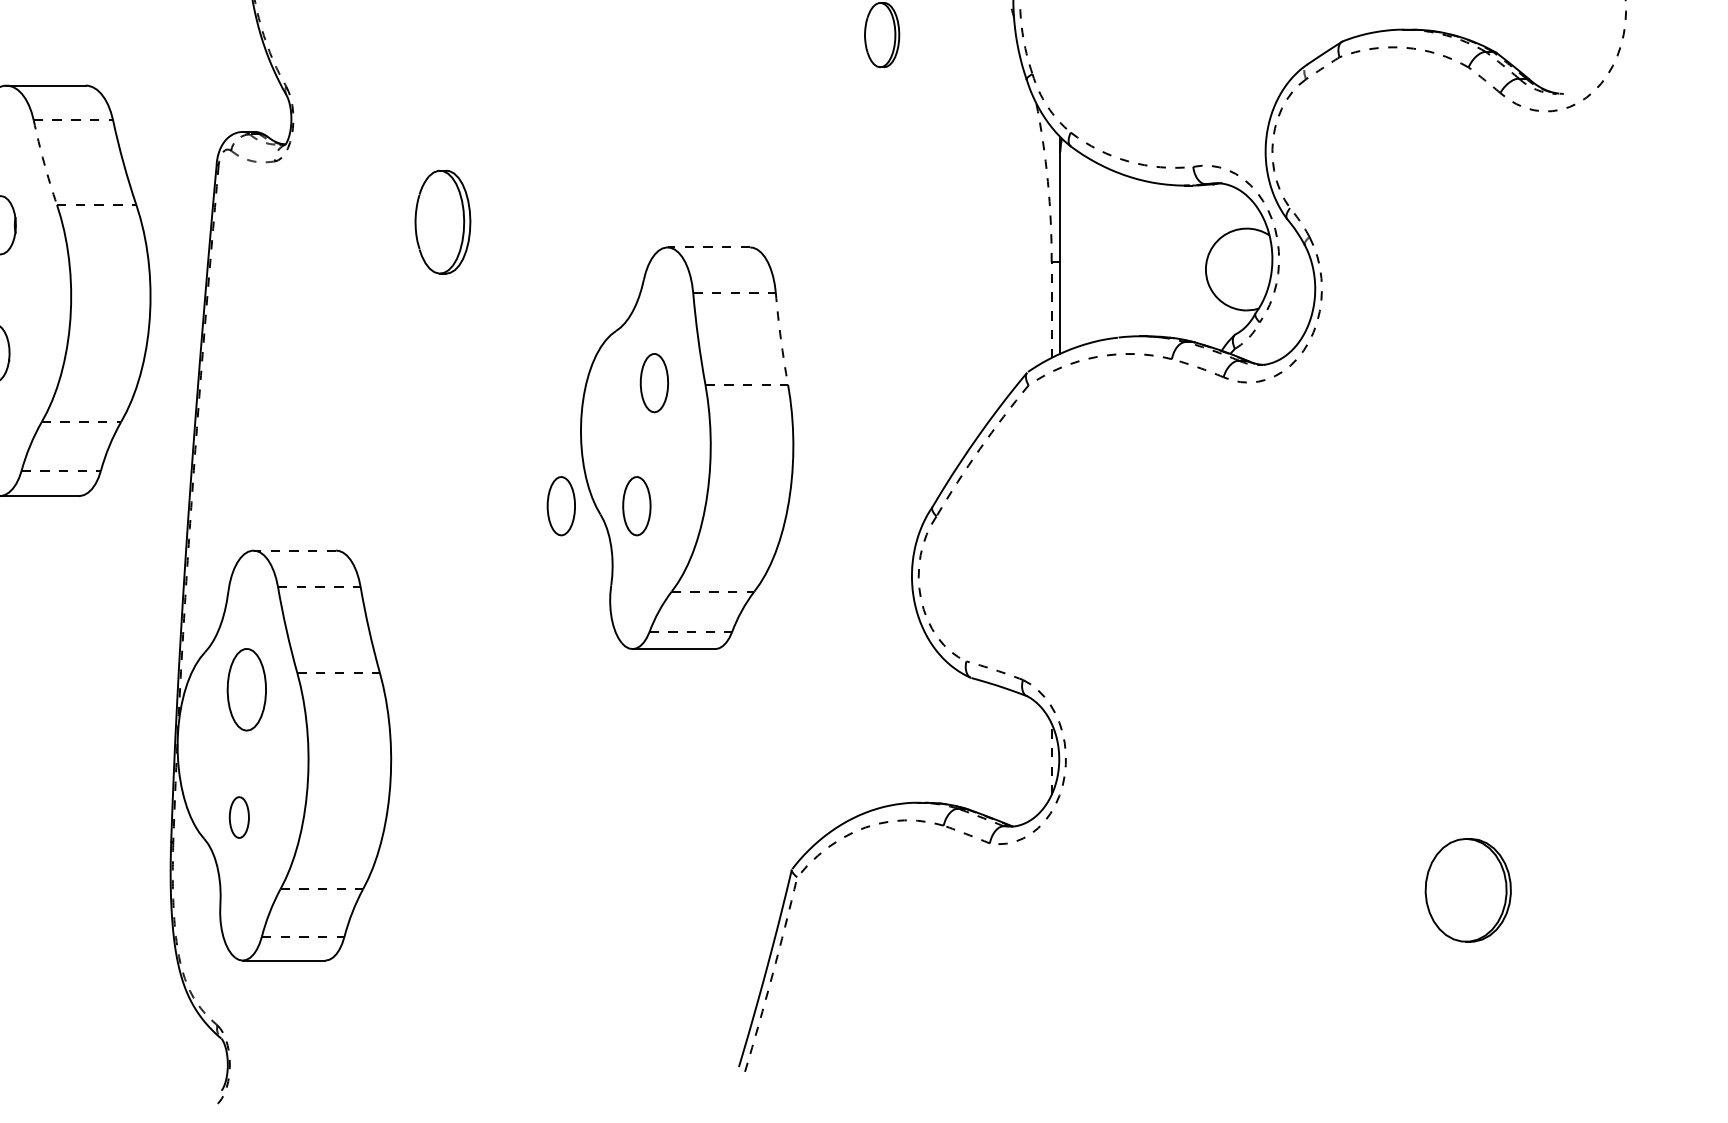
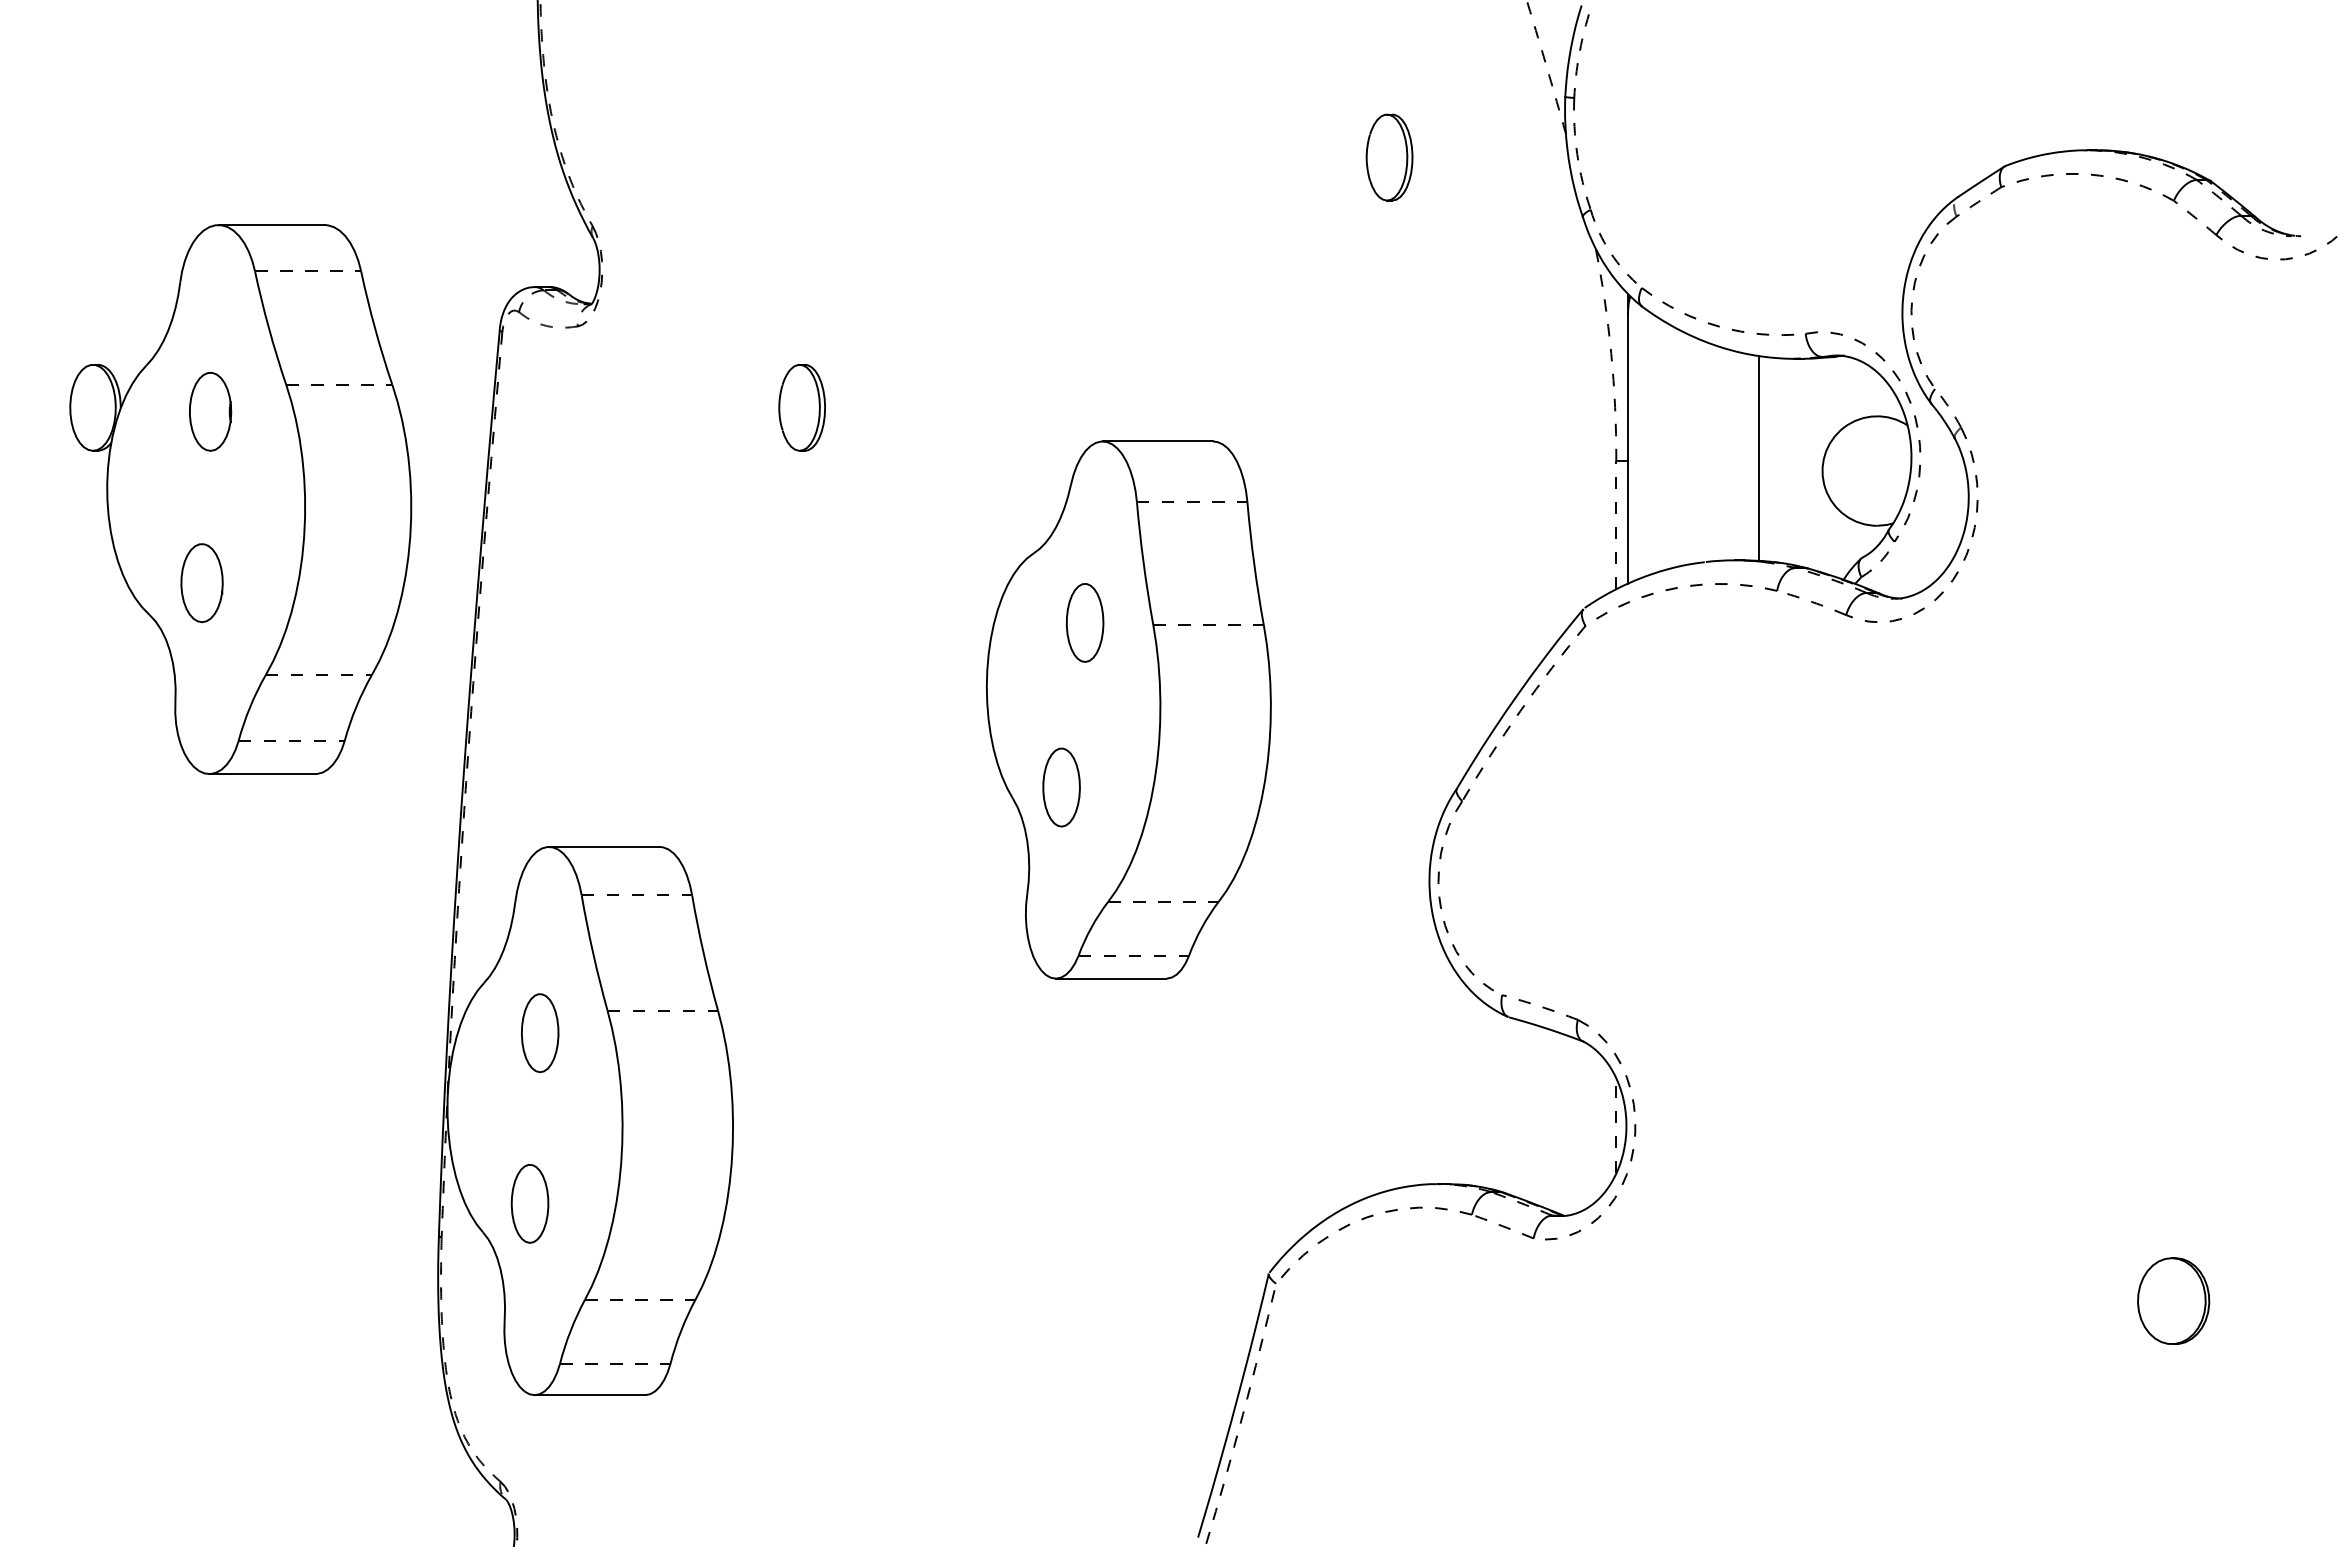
arc: (44, 162) -> (269, 328), dashed -> solid
part: (442, 222) -> (801, 407), size x0.62
line: (708, 247) -> (1157, 441), dashed -> solid
line: (1158, 259) -> (1759, 457), added
arc: (781, 338) -> (1254, 563), dashed -> solid
part: (561, 506) -> (960, 787), removed
line: (294, 550) -> (603, 846), dashed -> solid
part: (247, 690) -> (540, 1033), size x0.71
part: (238, 817) -> (529, 1203), size x1.43
part: (1468, 889) -> (2173, 1300), size x0.62

